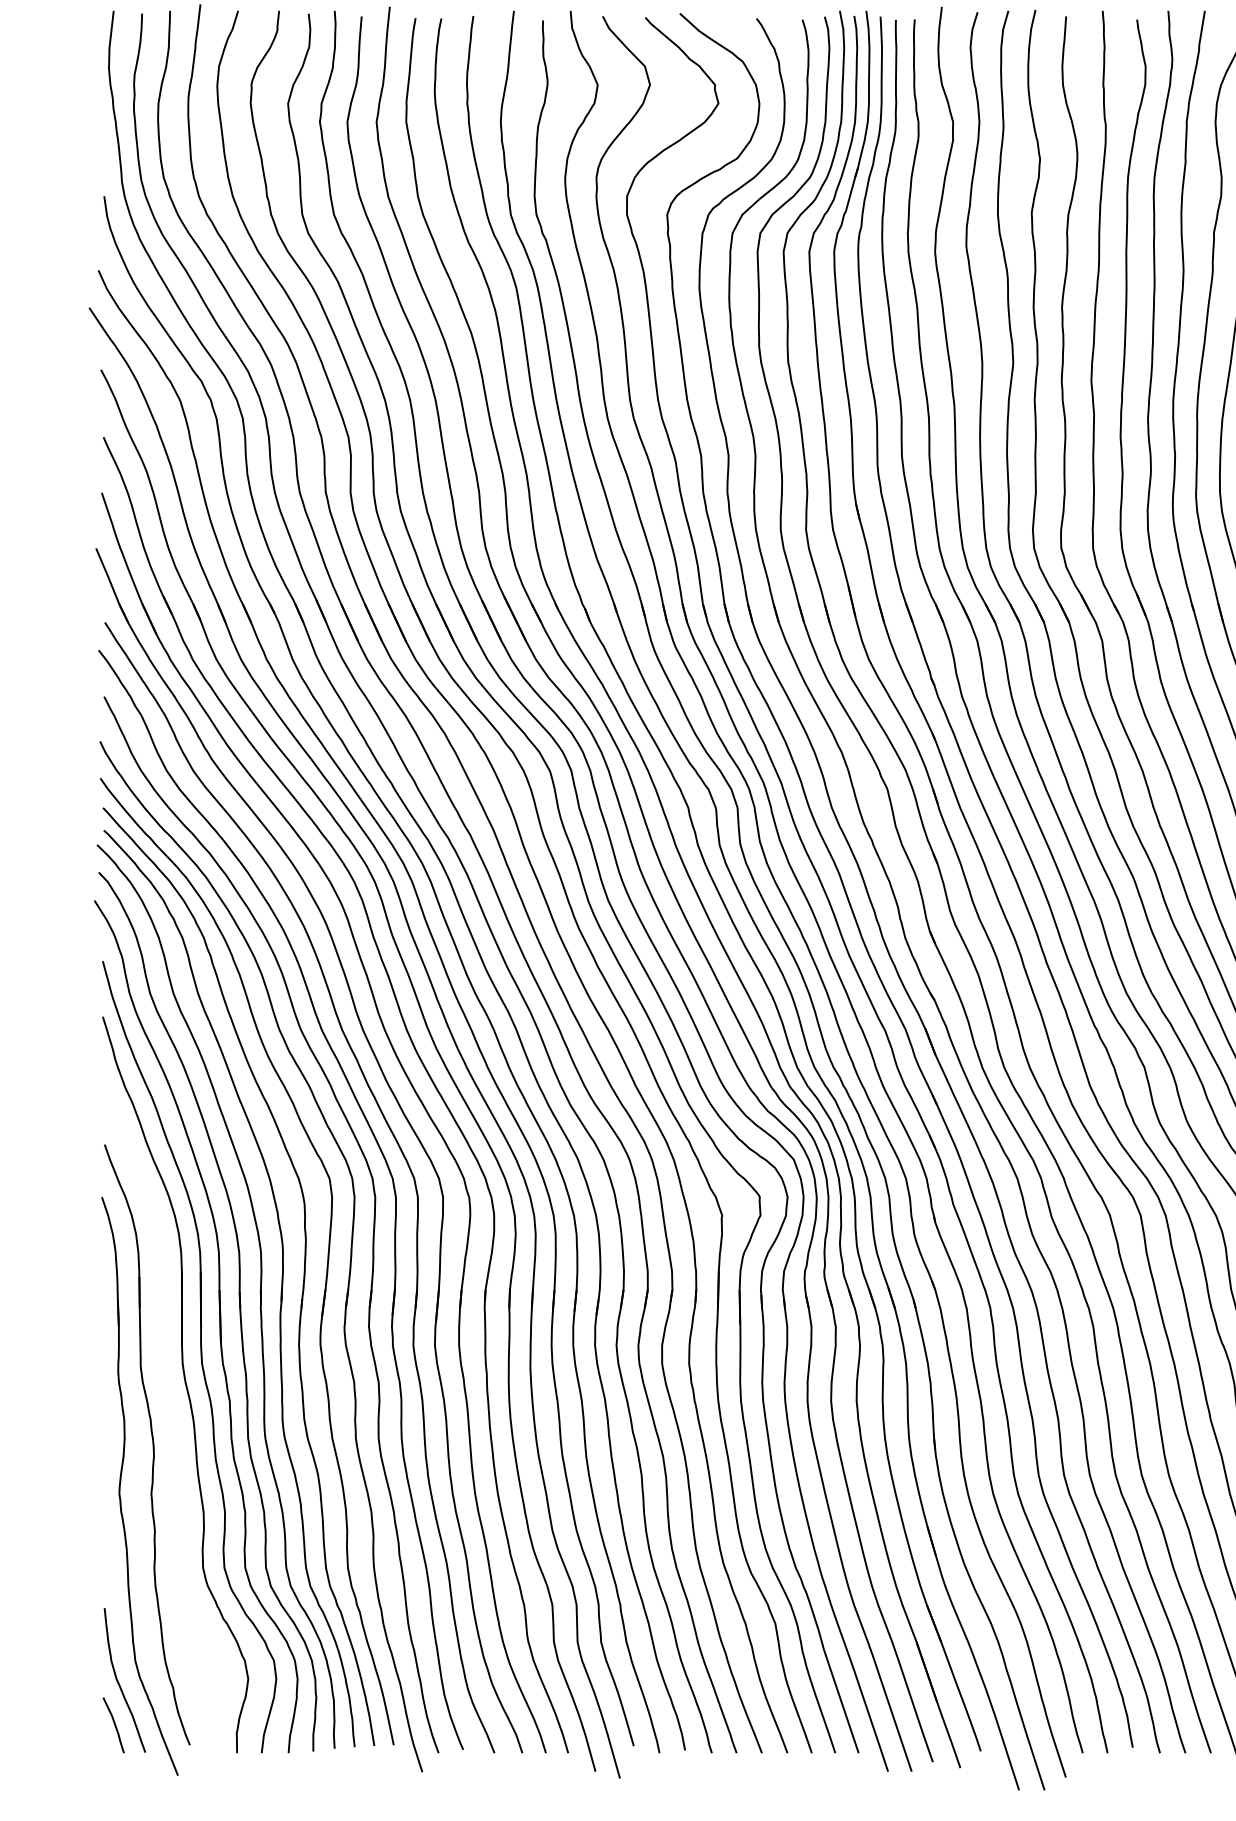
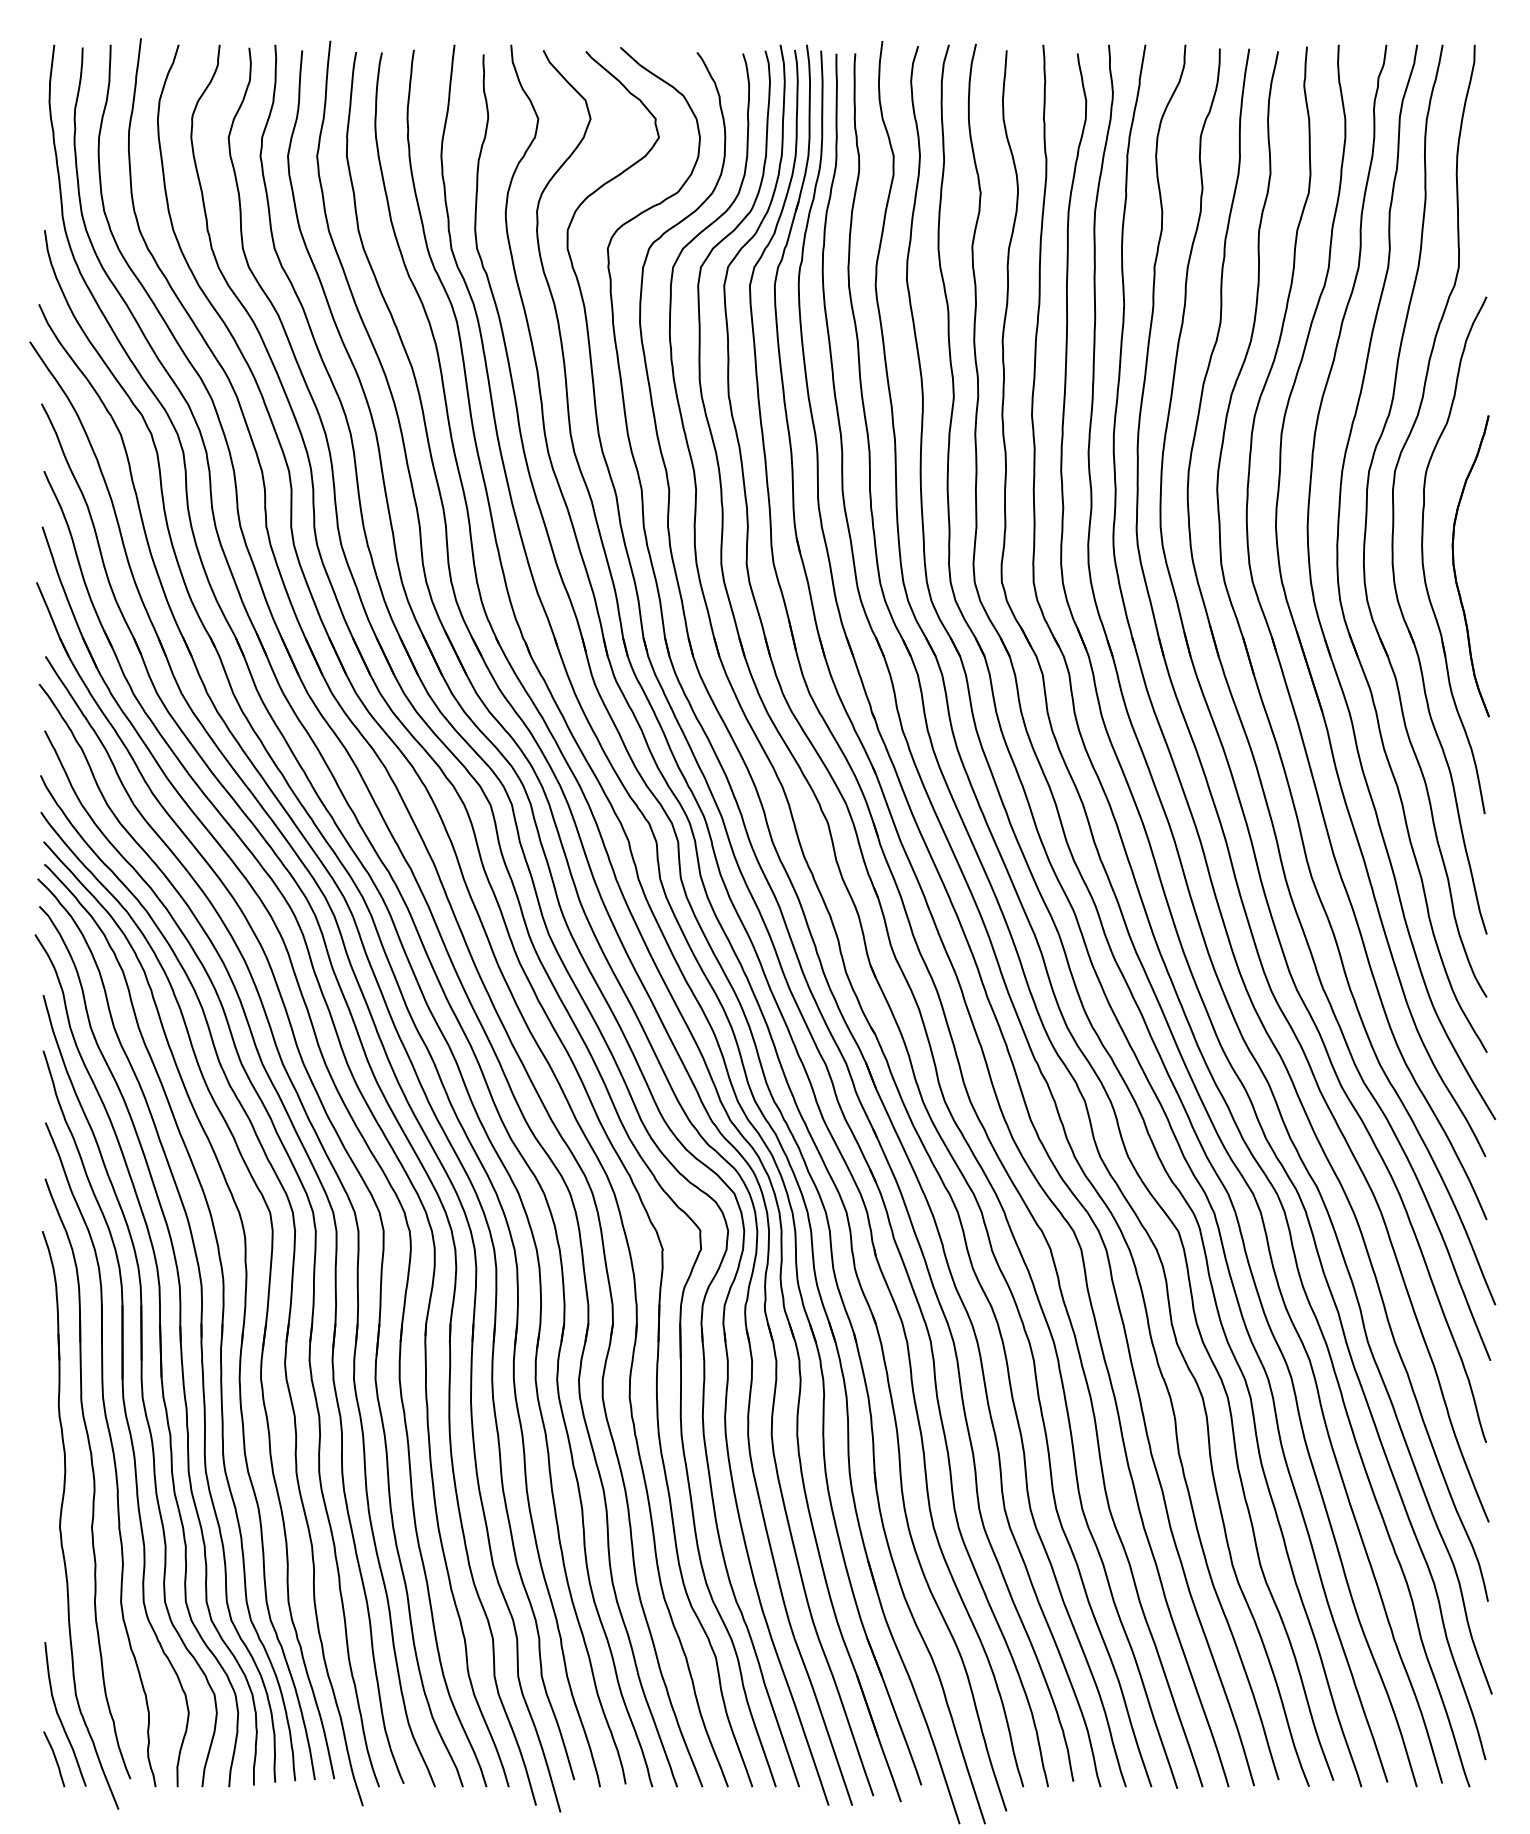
part: (171, 1420) -> (112, 1454), added

